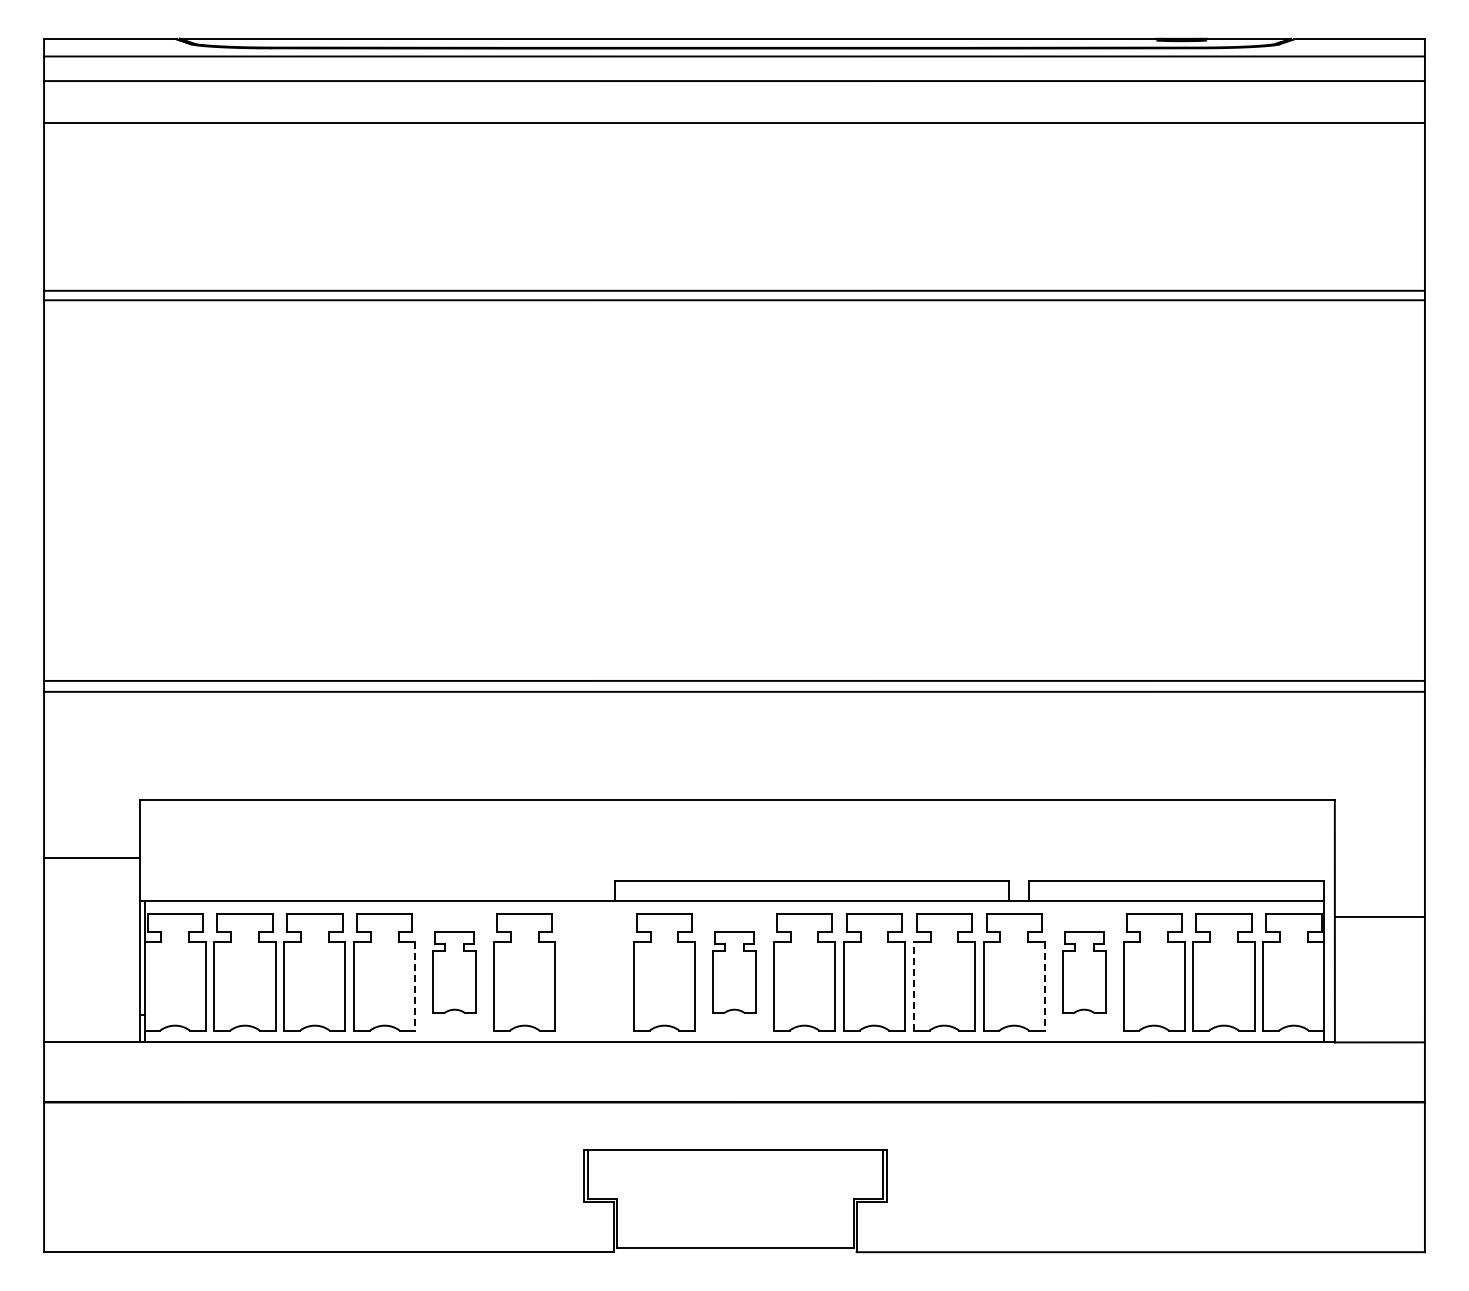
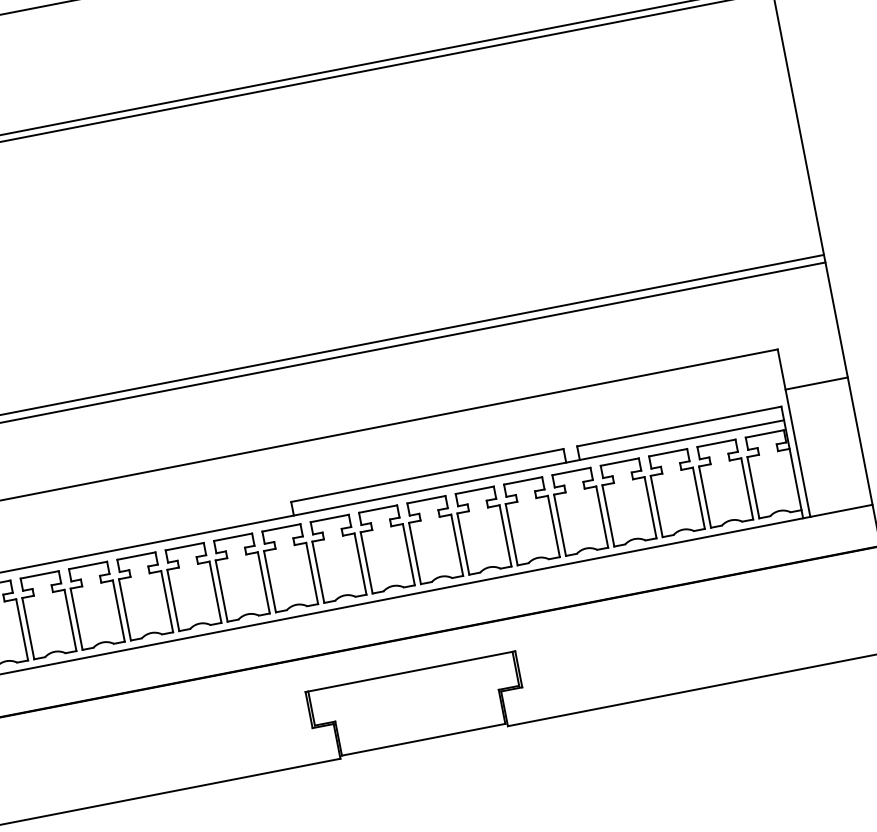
line: (1379, 917) -> (816, 383), moved
part: (454, 972) -> (192, 586), size x1.43
part: (594, 972) -> (289, 568), added
part: (734, 972) -> (385, 549), size x1.43
part: (1084, 972) -> (627, 502), size x1.43
line: (913, 985) -> (511, 534), dashed -> solid
line: (415, 986) -> (167, 601), dashed -> solid
line: (1044, 986) -> (602, 517), dashed -> solid

